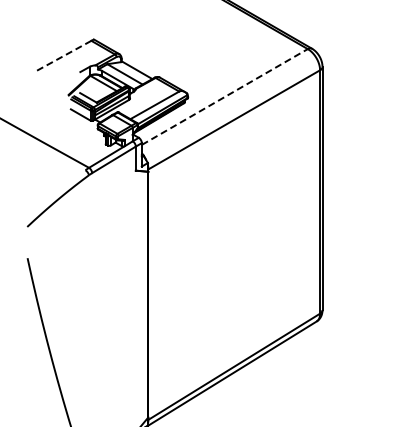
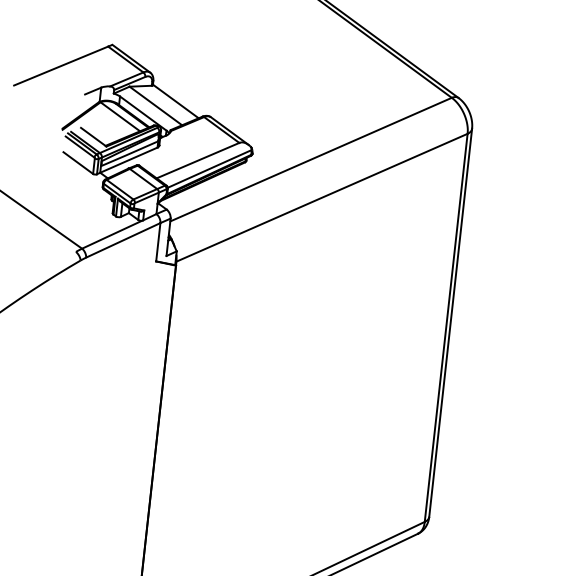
line: (63, 56) -> (60, 66), dashed -> solid
line: (224, 97) -> (310, 160), dashed -> solid

